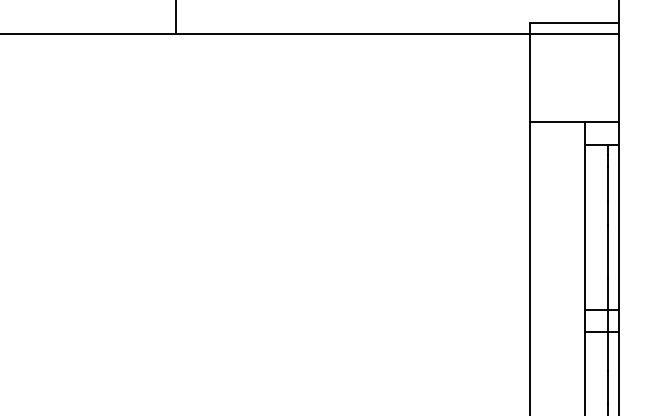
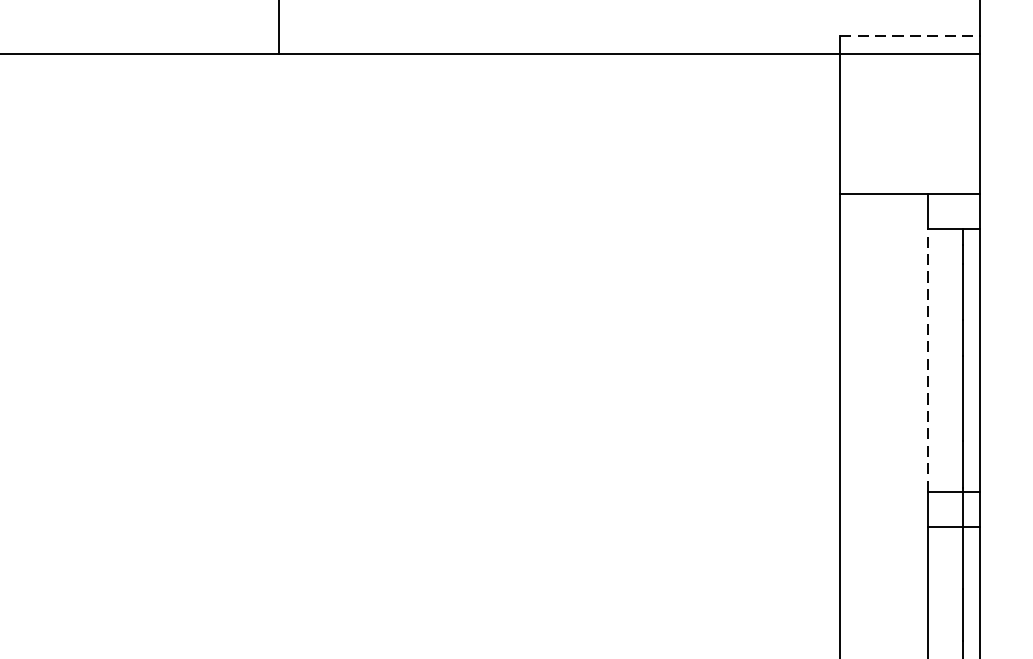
line: (574, 22) -> (910, 35), solid -> dashed
line: (585, 227) -> (927, 360), solid -> dashed

